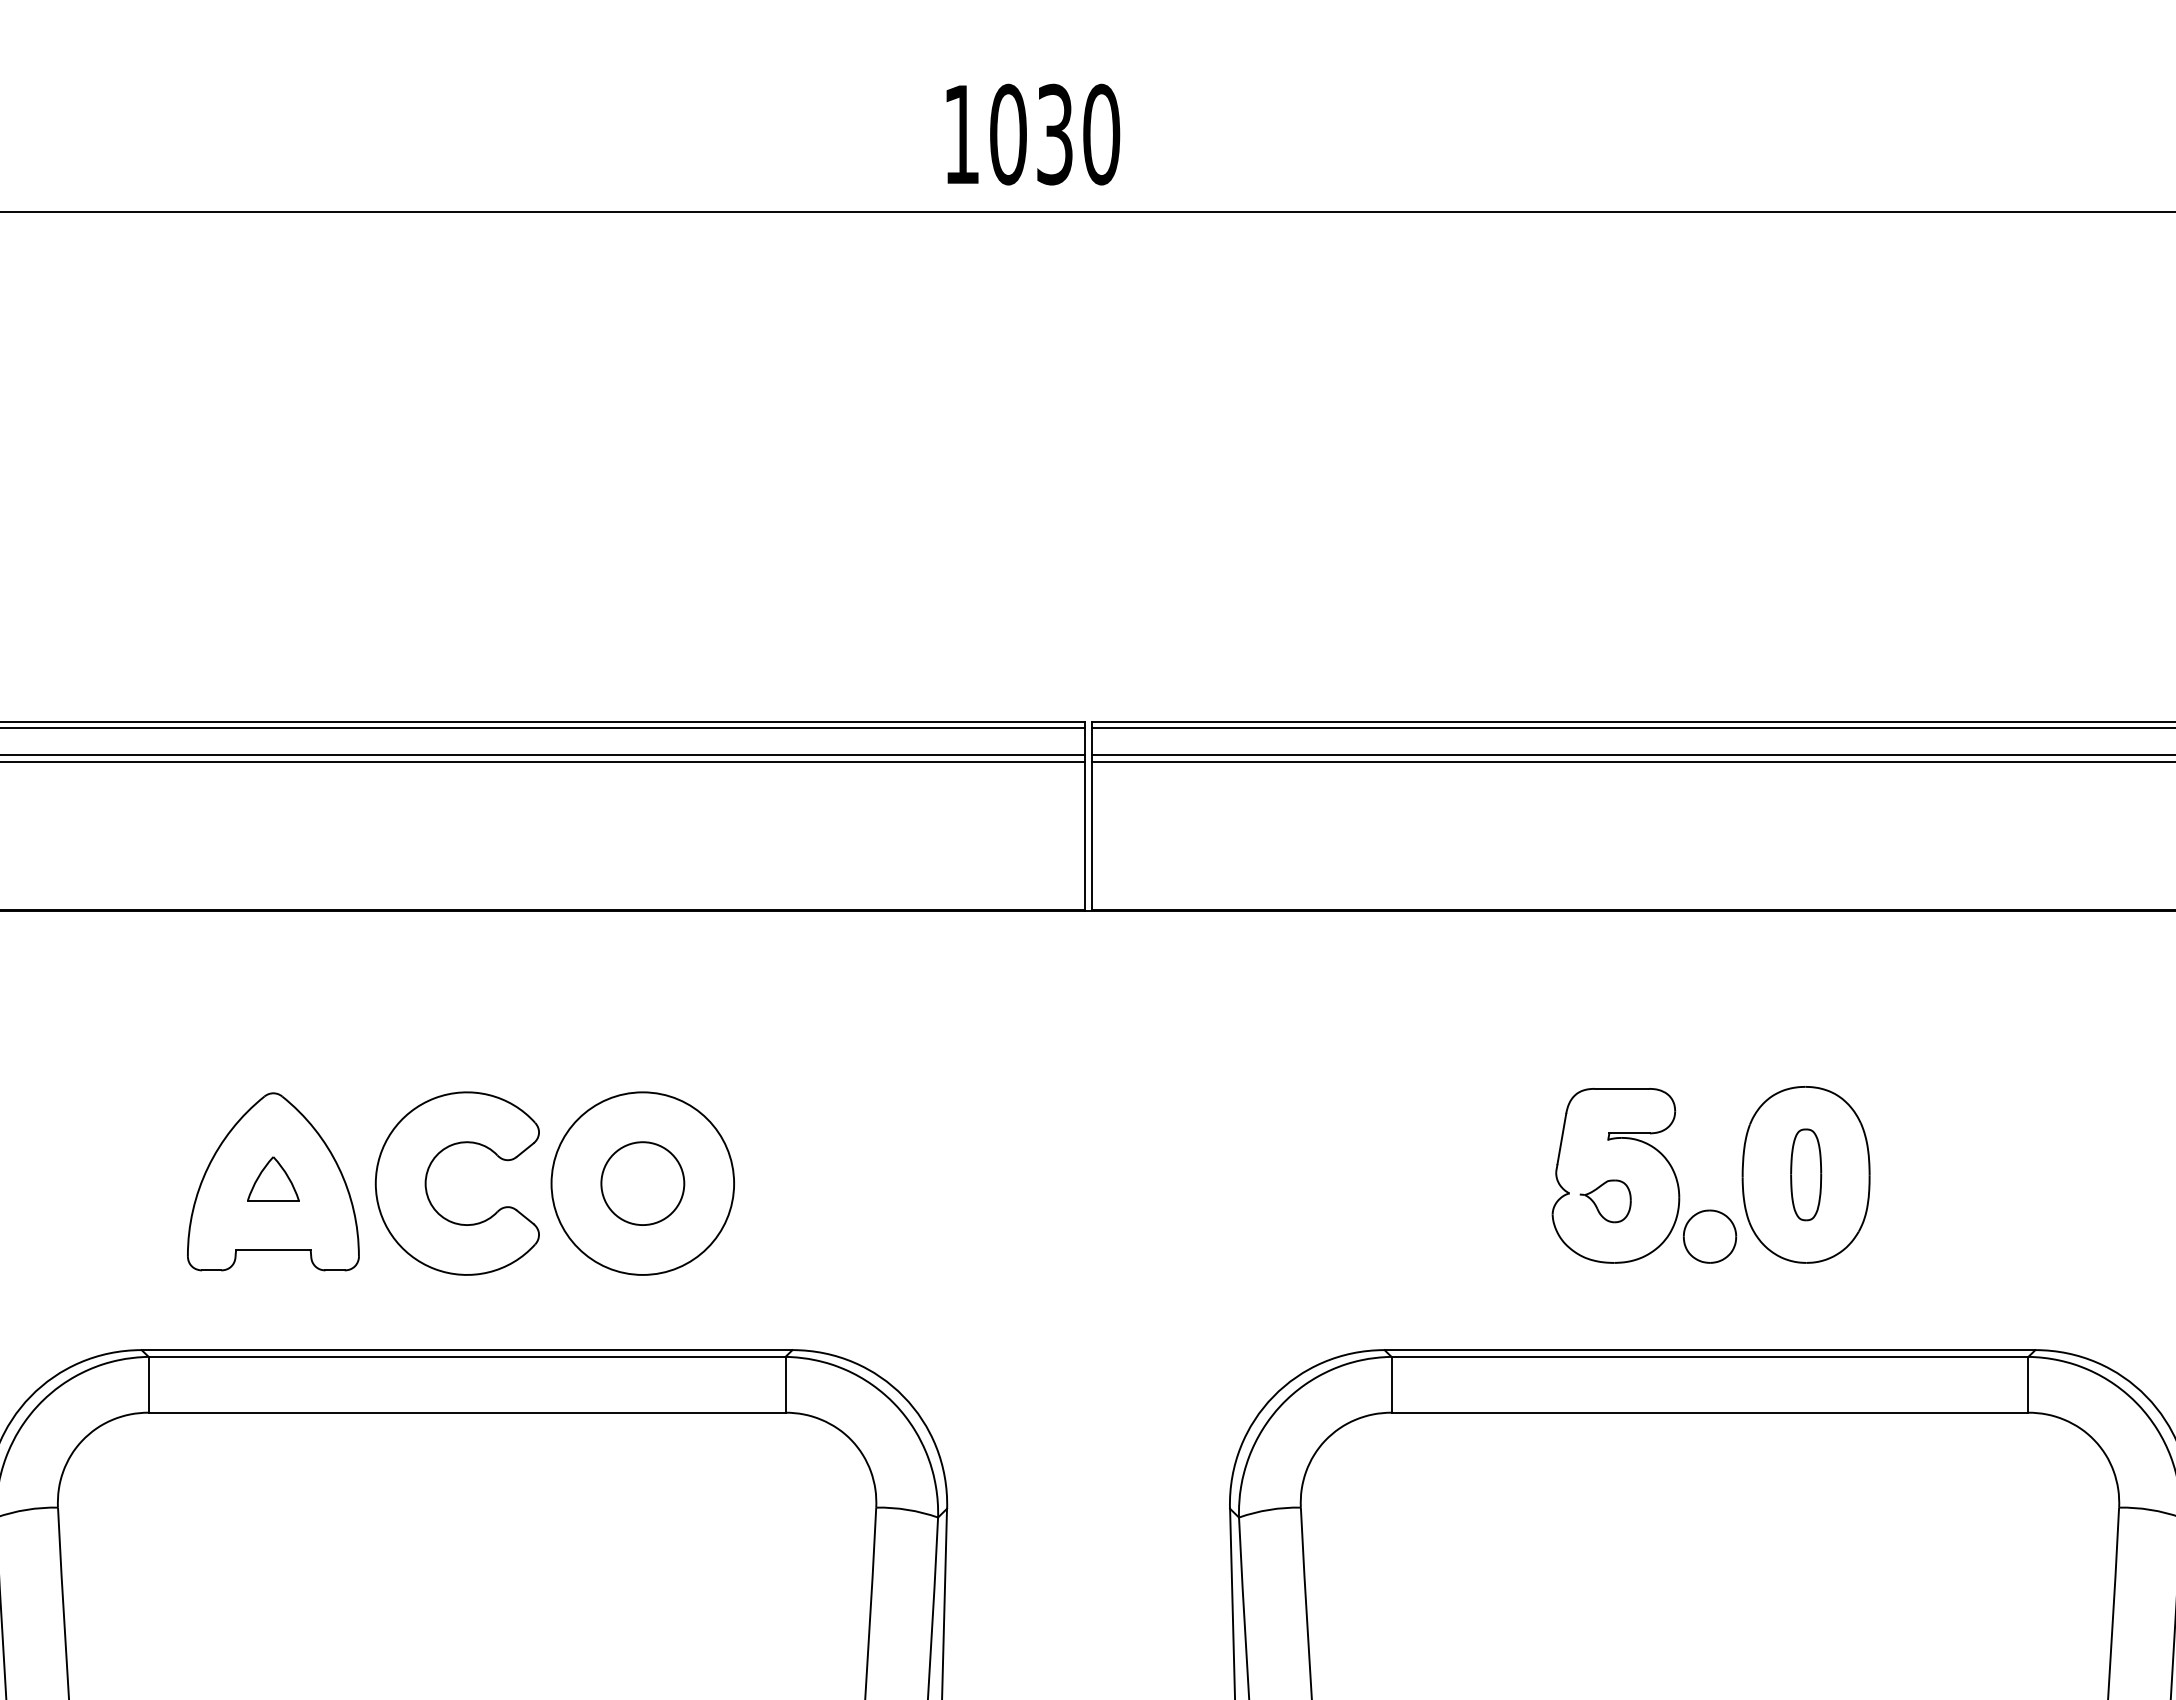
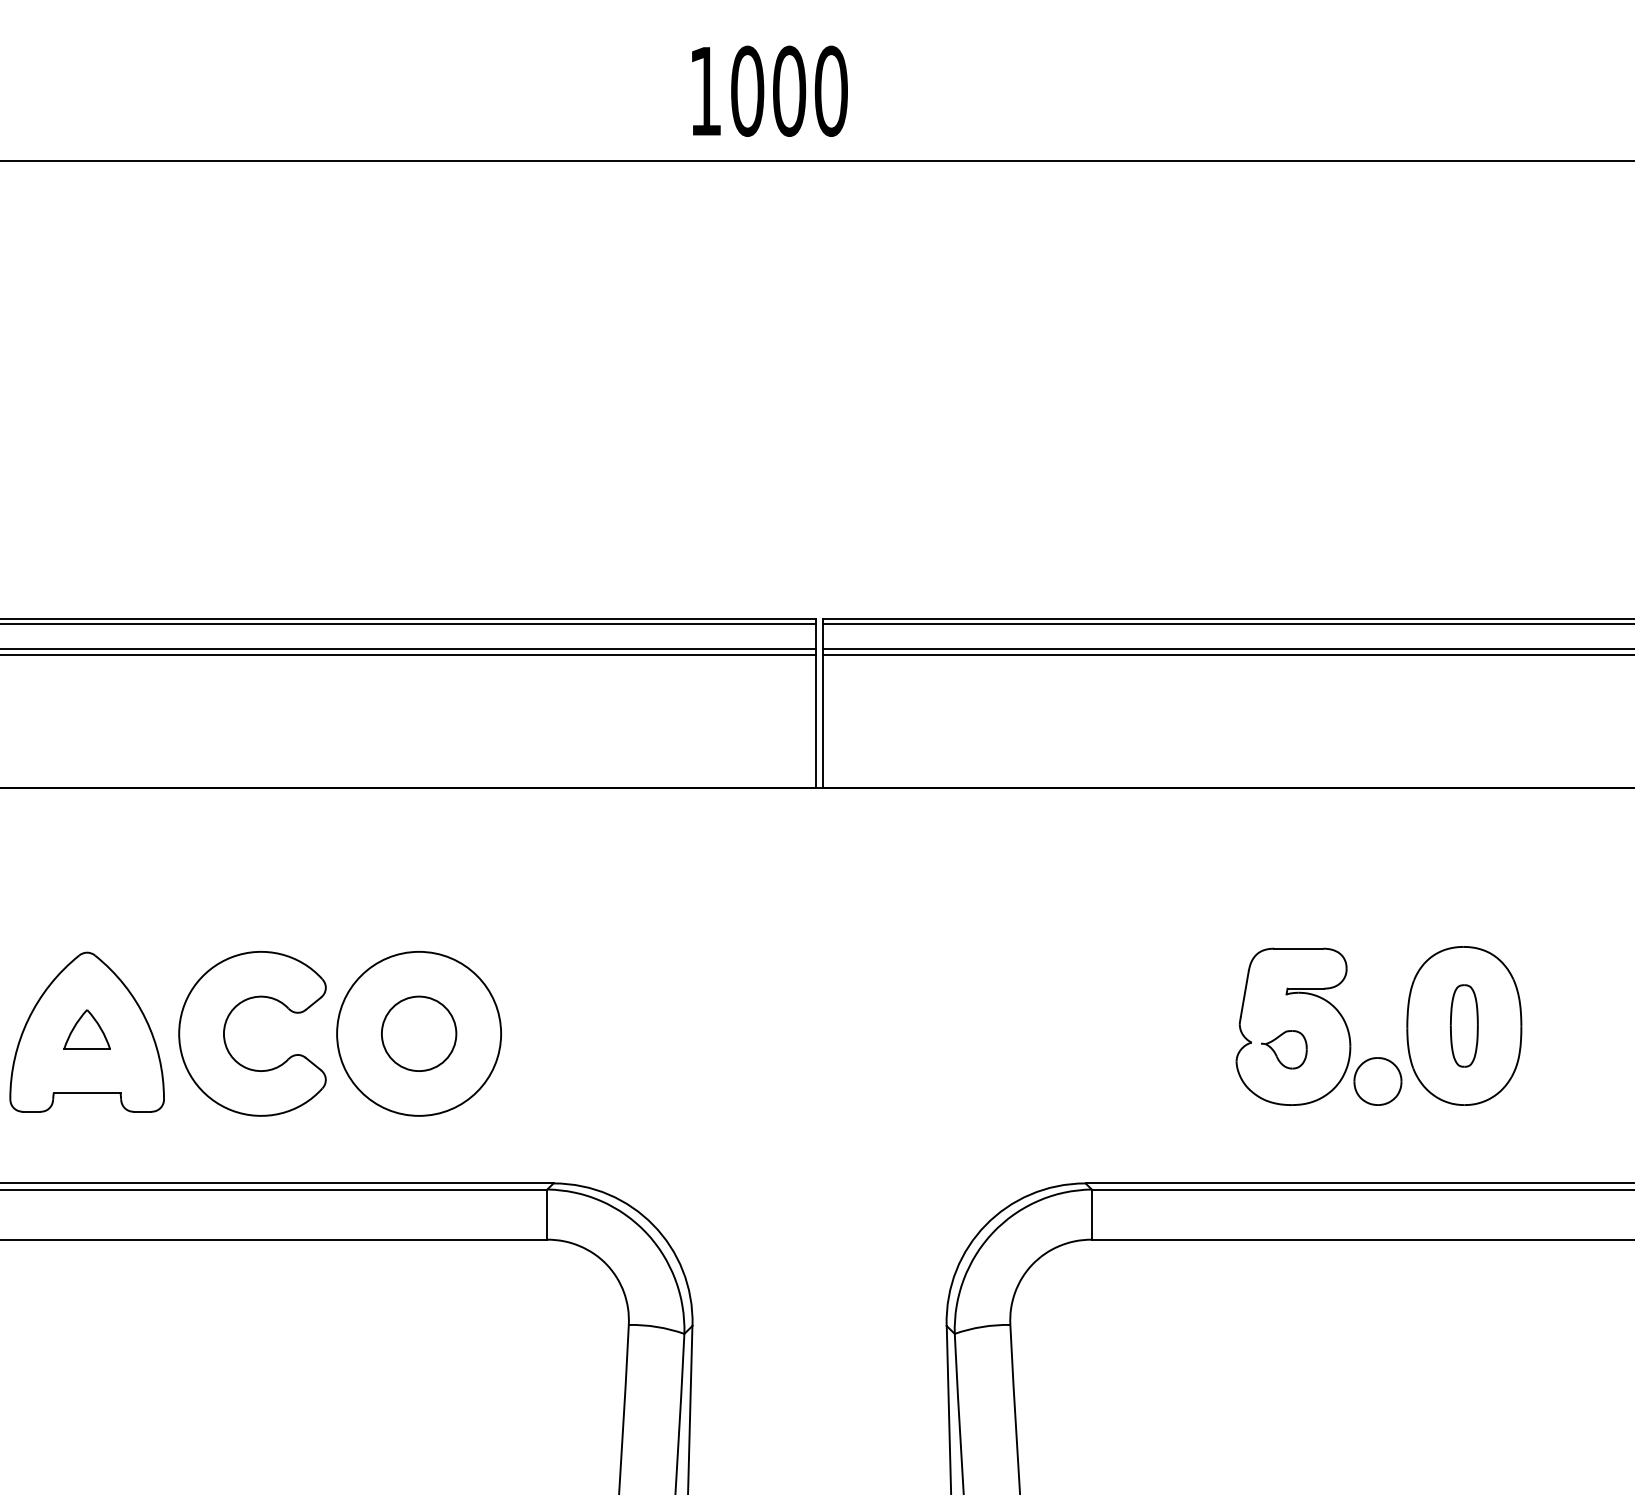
text: (1054, 134) -> (788, 91), 1030 -> 1000

